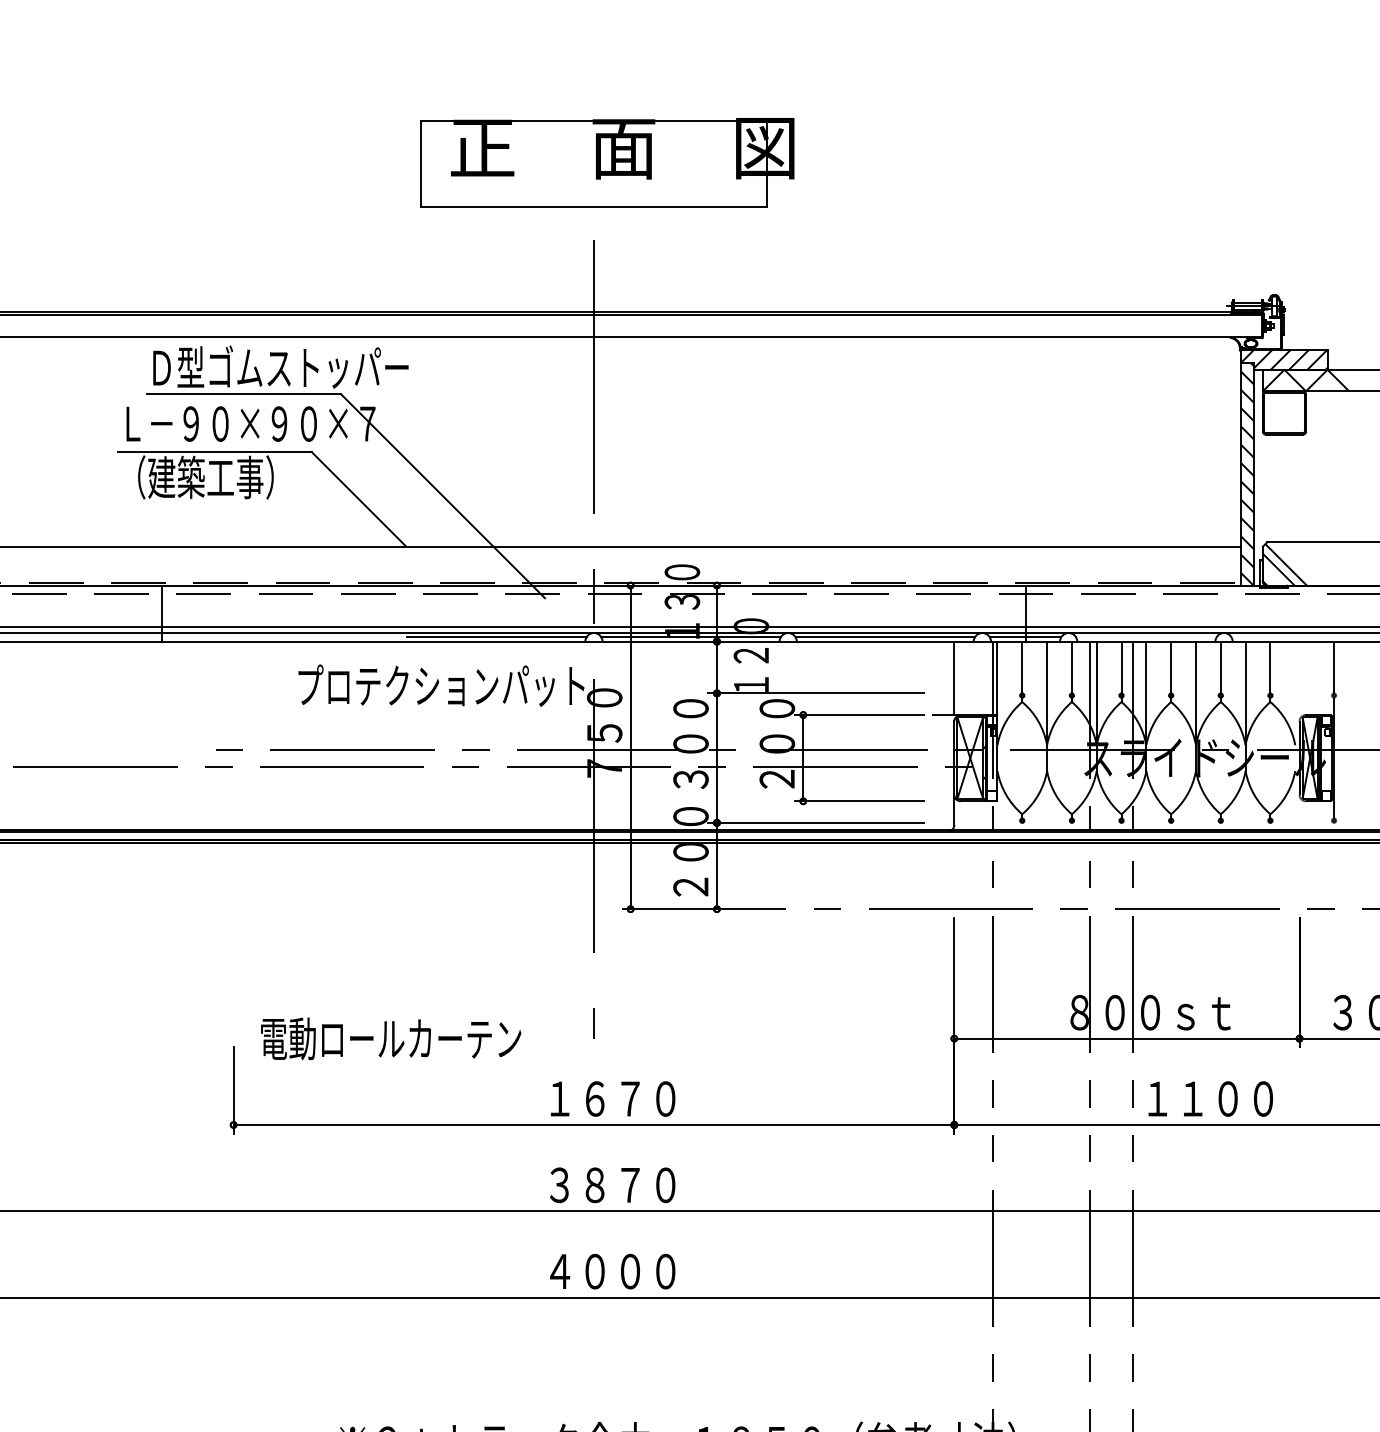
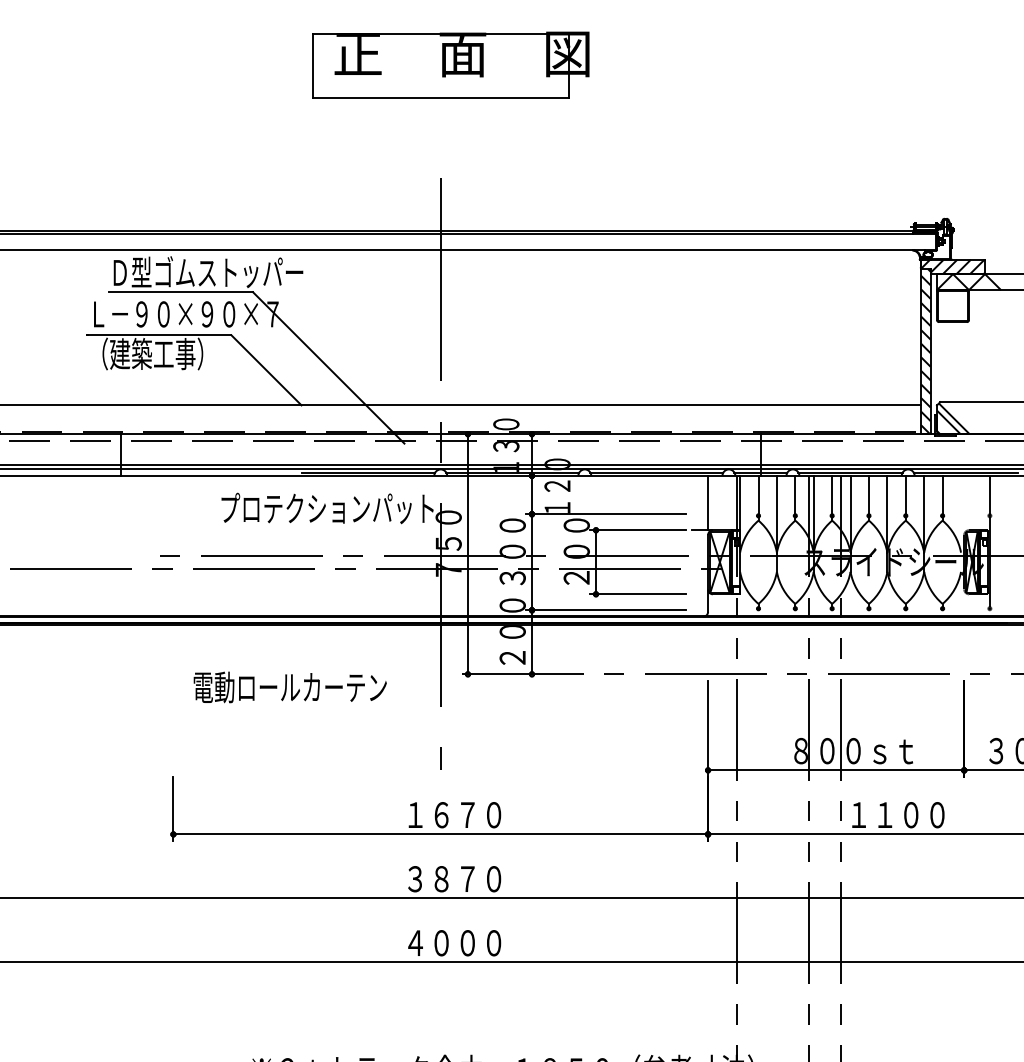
part: (607, 162) -> (450, 64), moved
line: (1146, 637) -> (850, 472), added
line: (1301, 637) -> (965, 472), added
text: (391, 1038) -> (290, 687), moved

